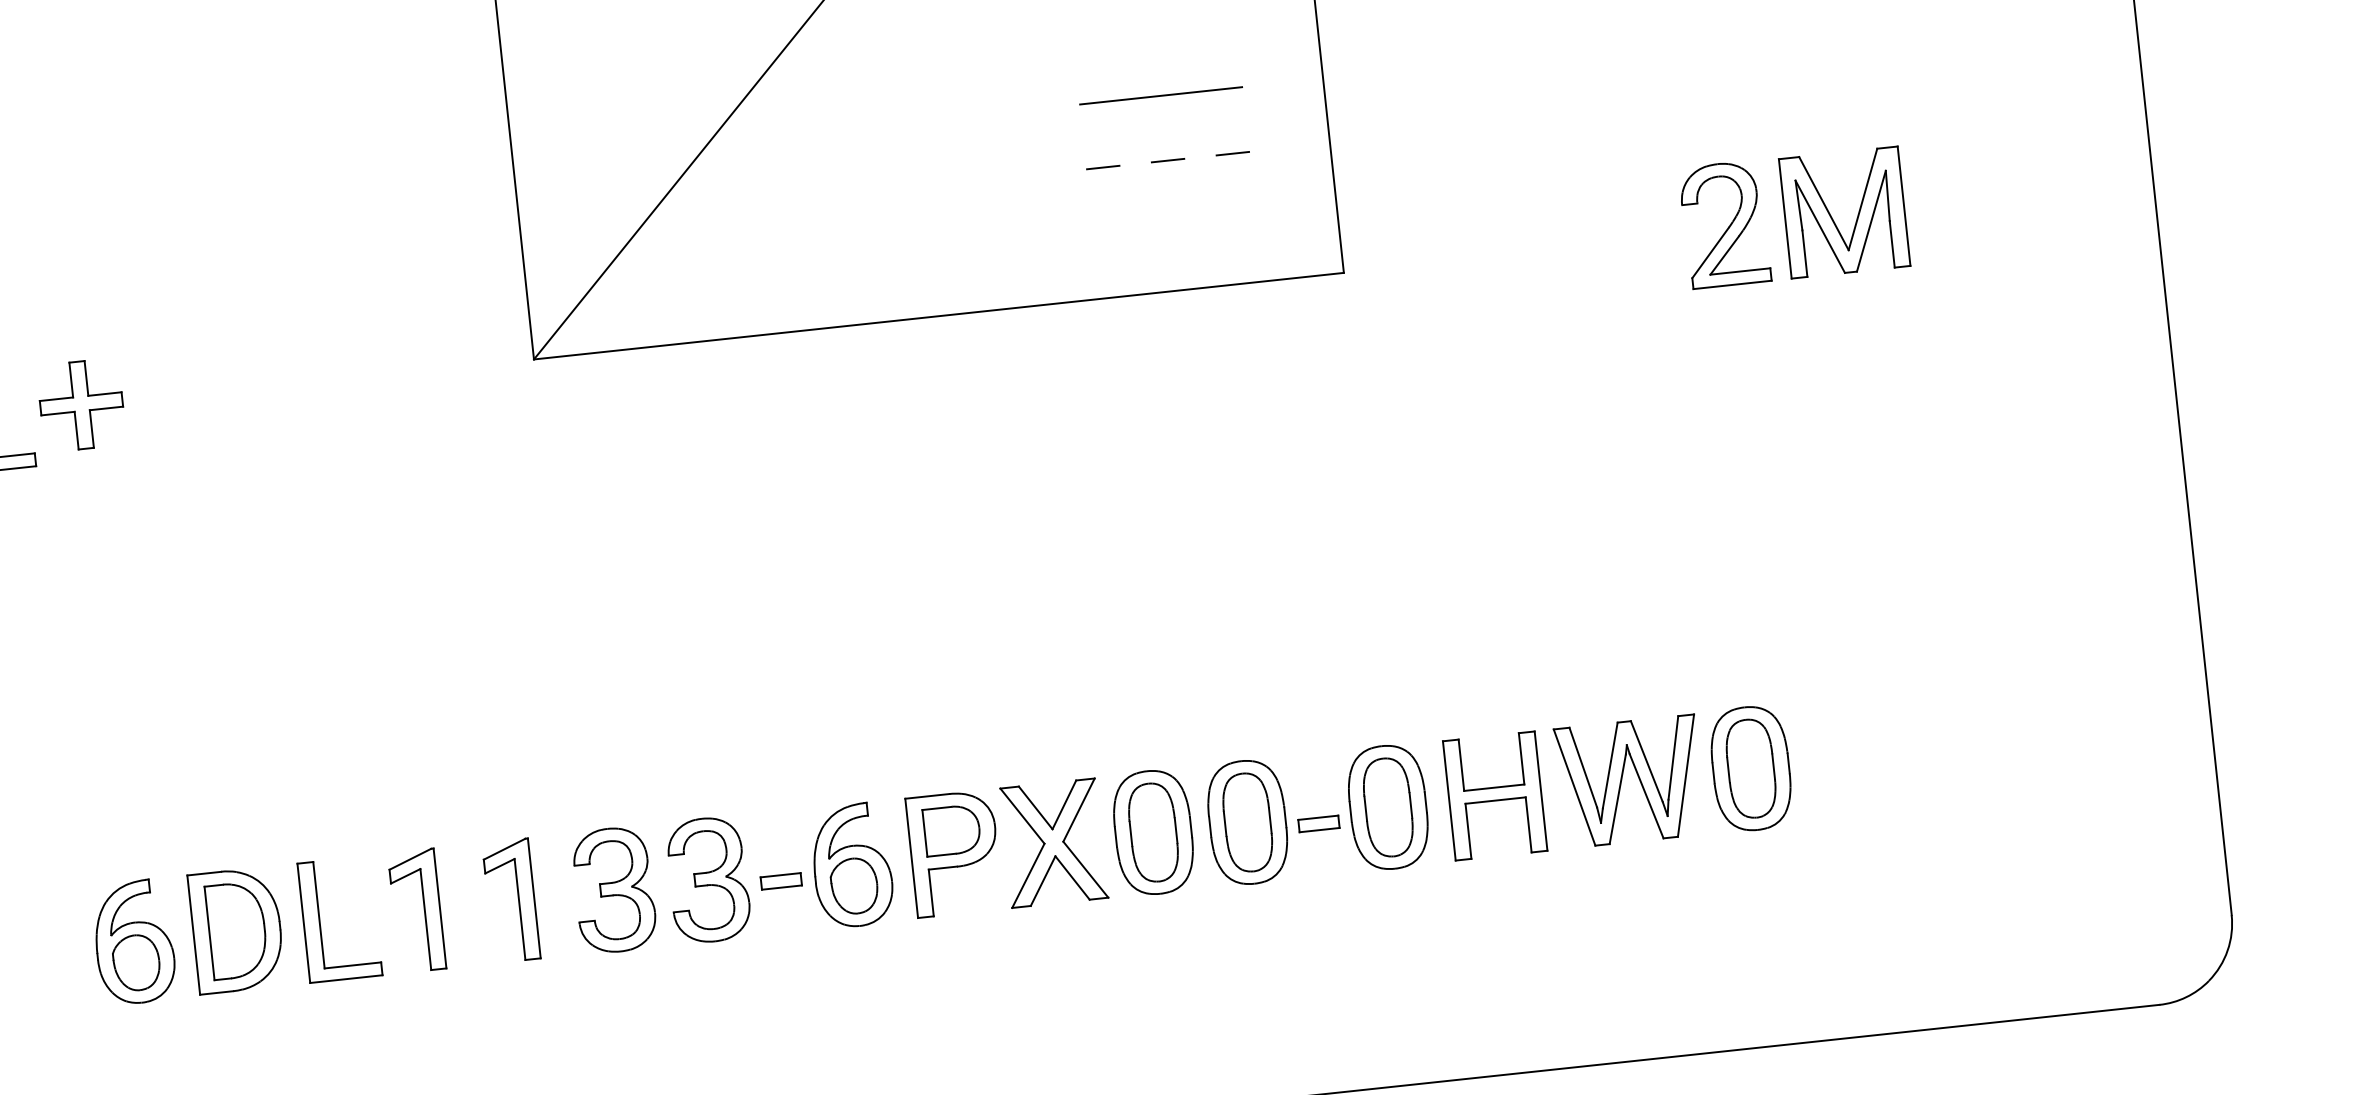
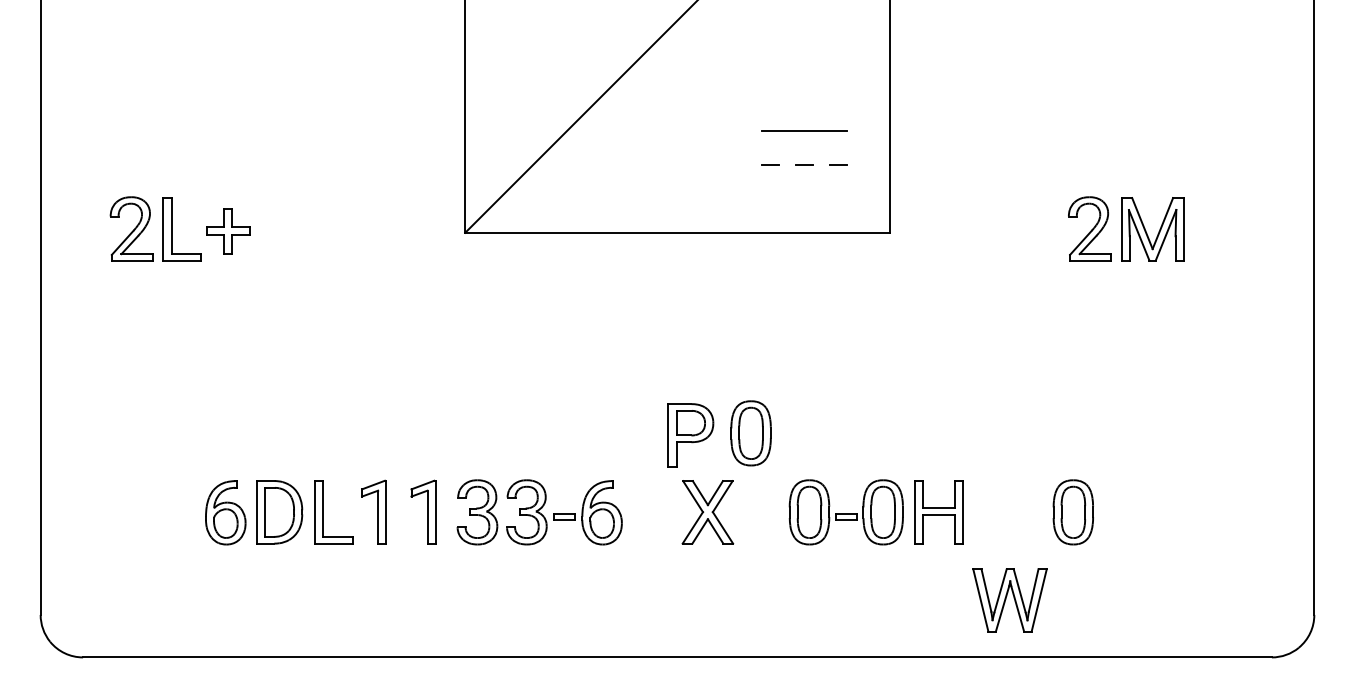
part: (1629, 781) -> (1009, 600), moved
part: (1152, 832) -> (750, 433), moved
part: (953, 854) -> (690, 435), moved

